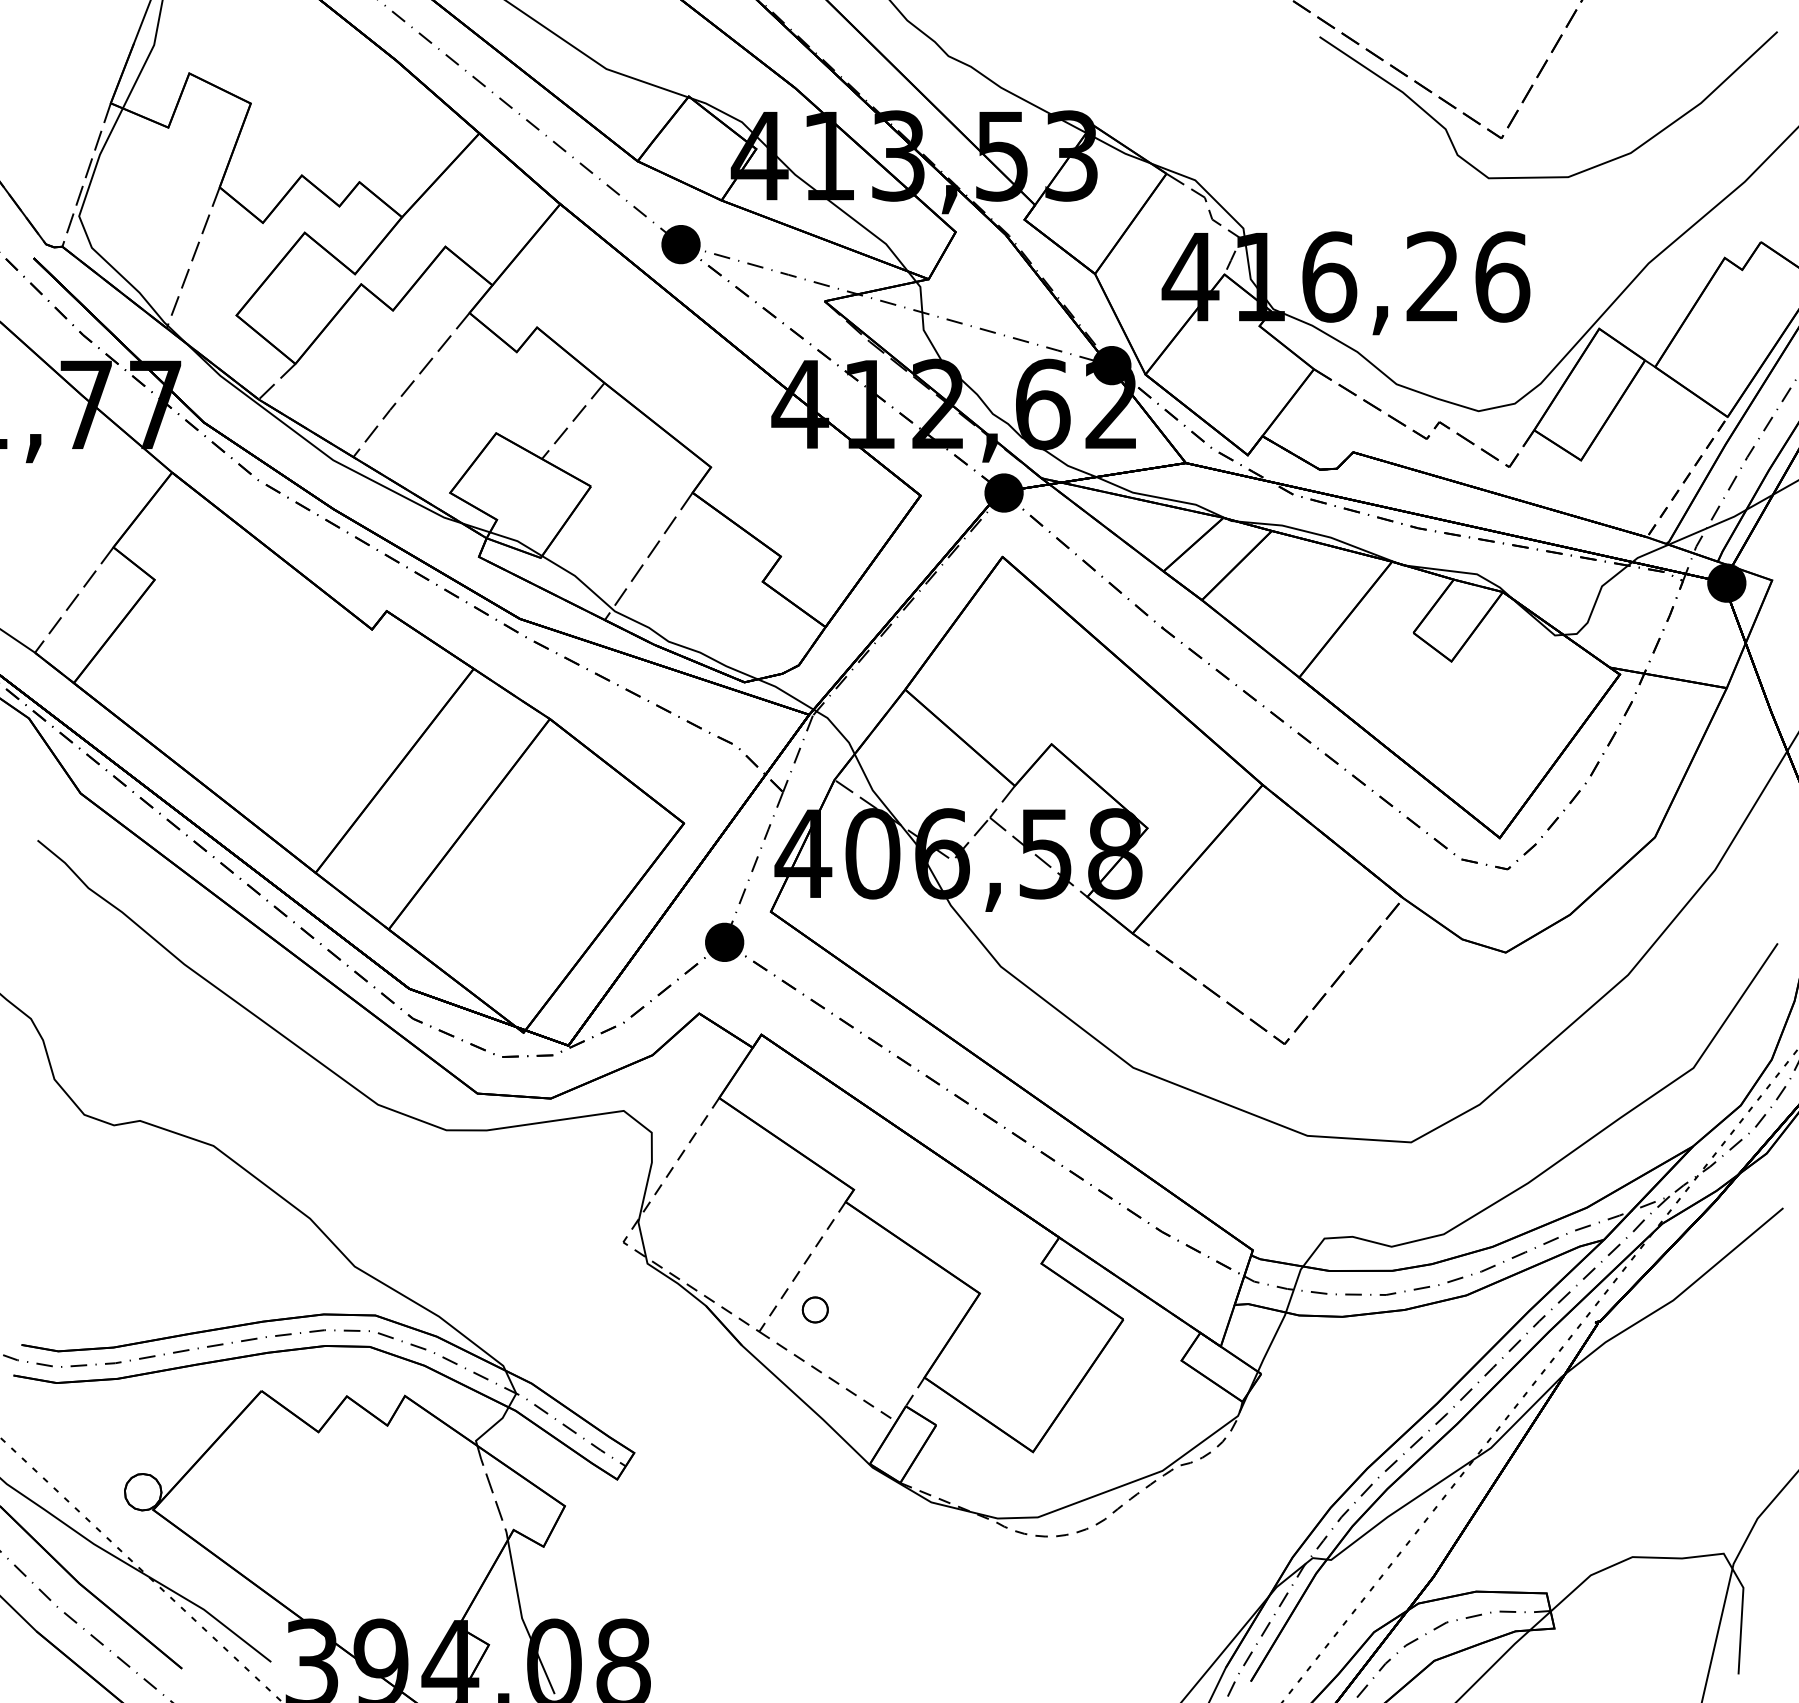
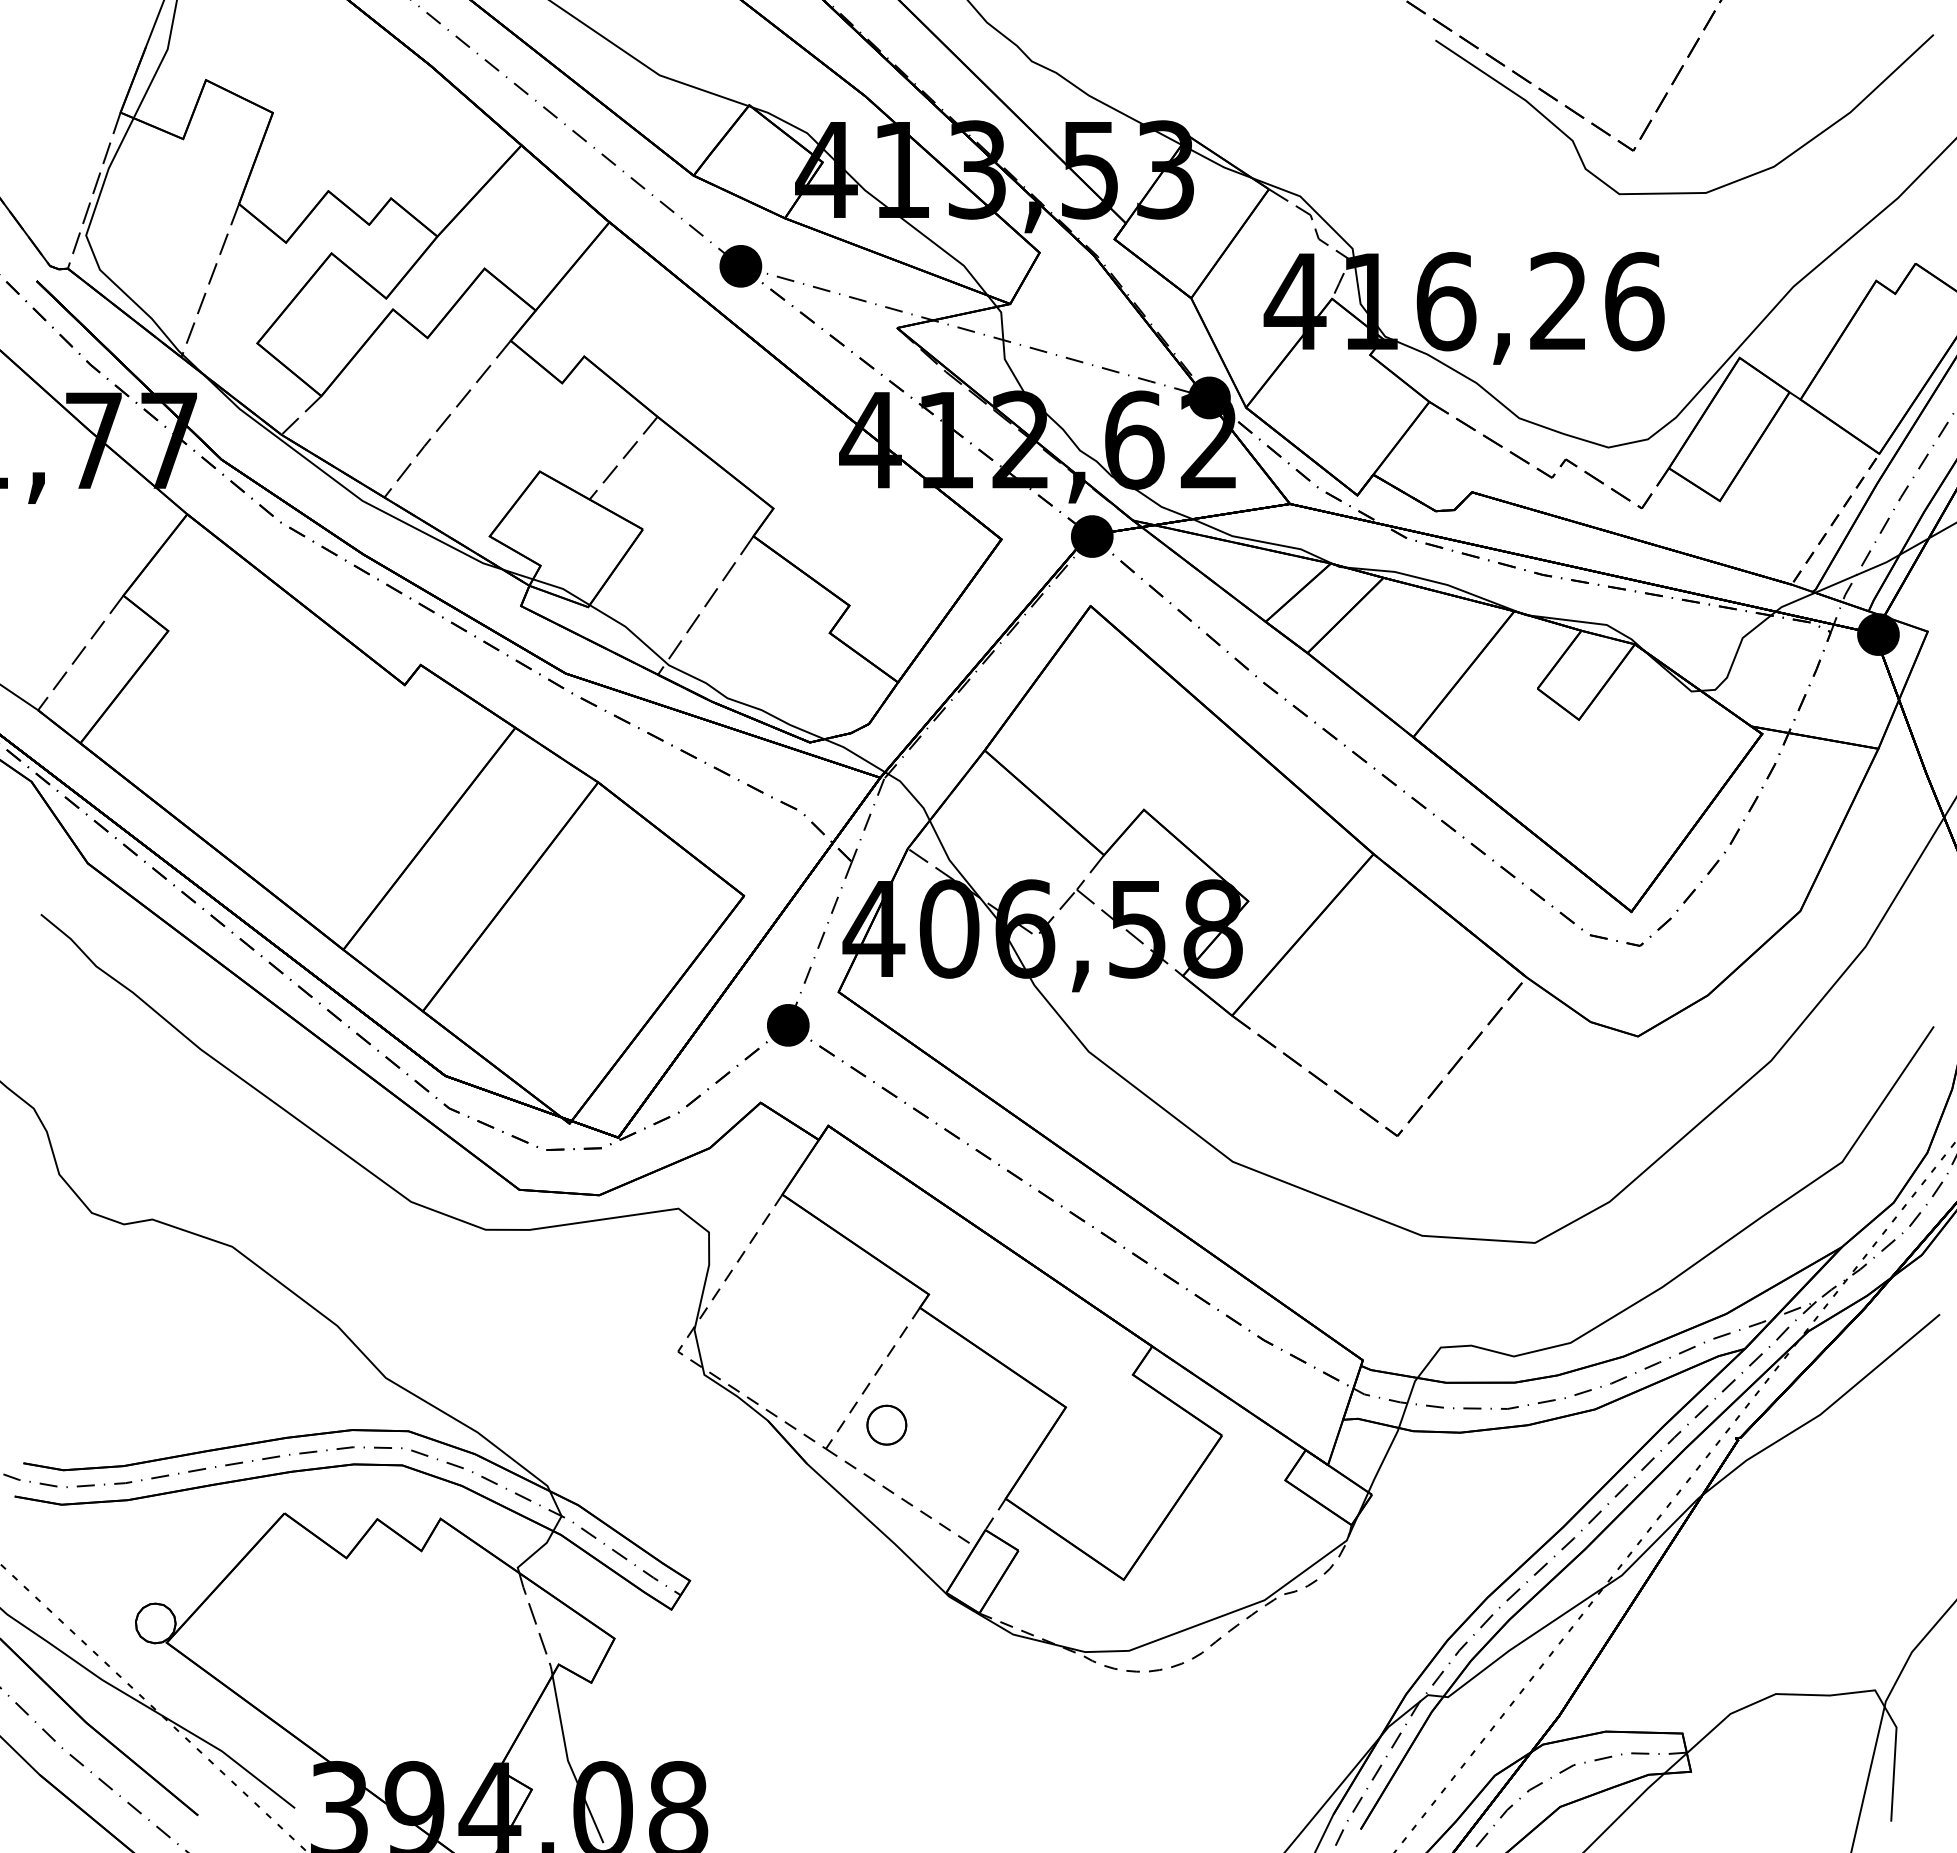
part: (815, 1309) -> (887, 1424), size x1.43

